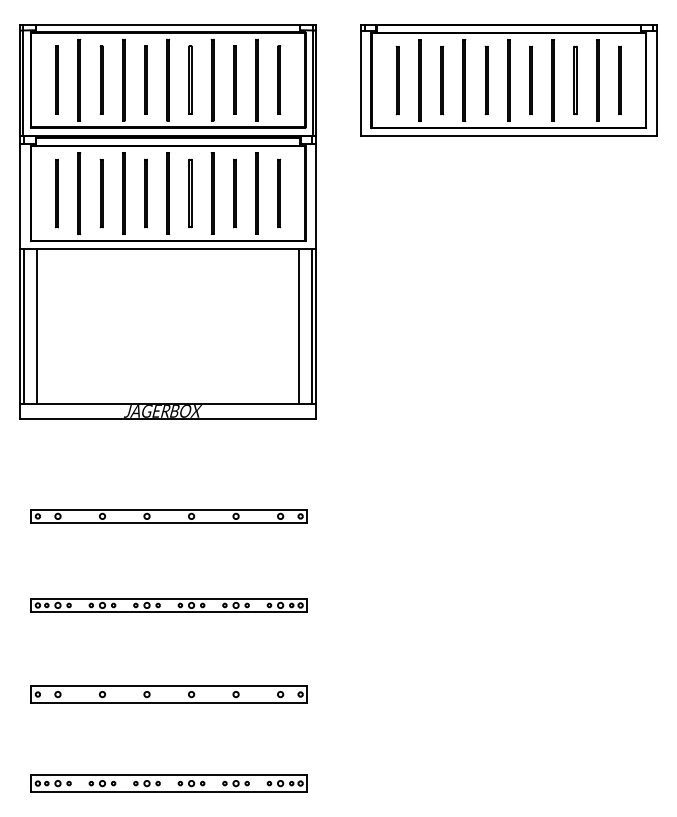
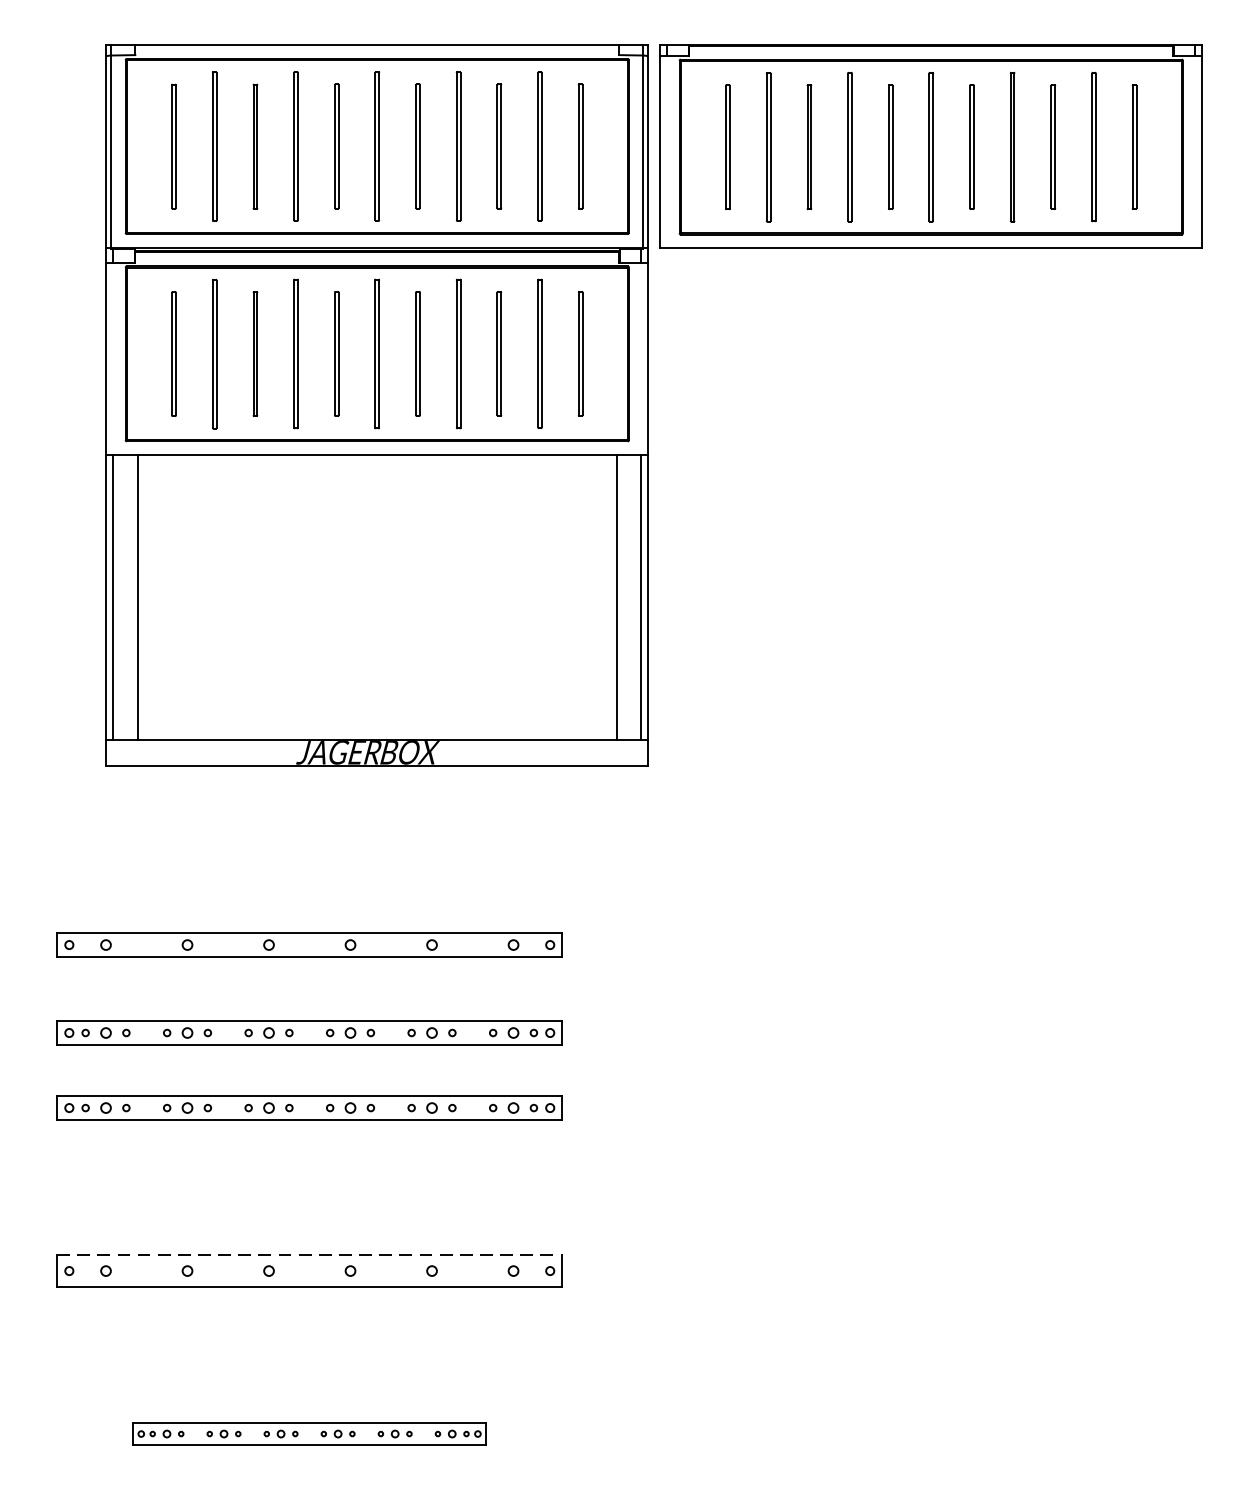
part: (167, 221) -> (376, 405), moved
part: (168, 564) -> (308, 1033), added
line: (169, 685) -> (310, 1254), solid -> dashed
part: (168, 783) -> (308, 1433), size x0.7

